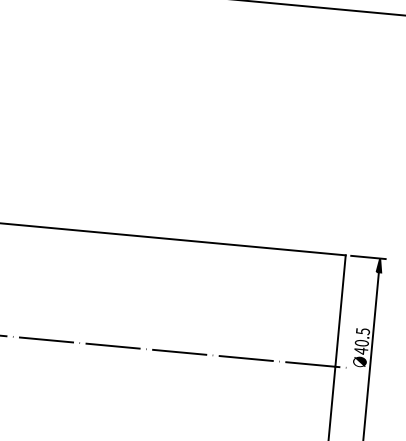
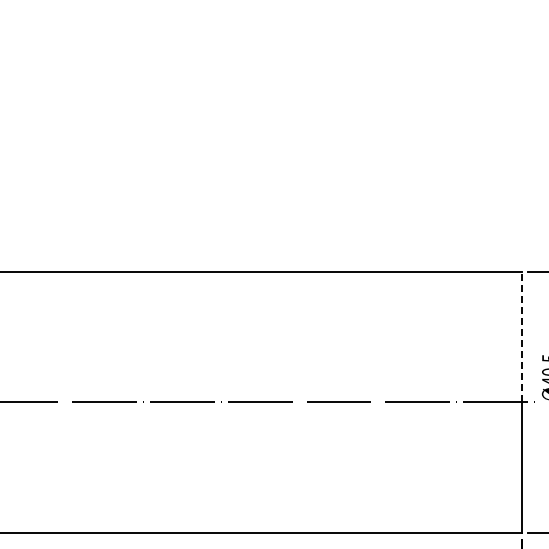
line: (340, 310) -> (521, 336), solid -> dashed

